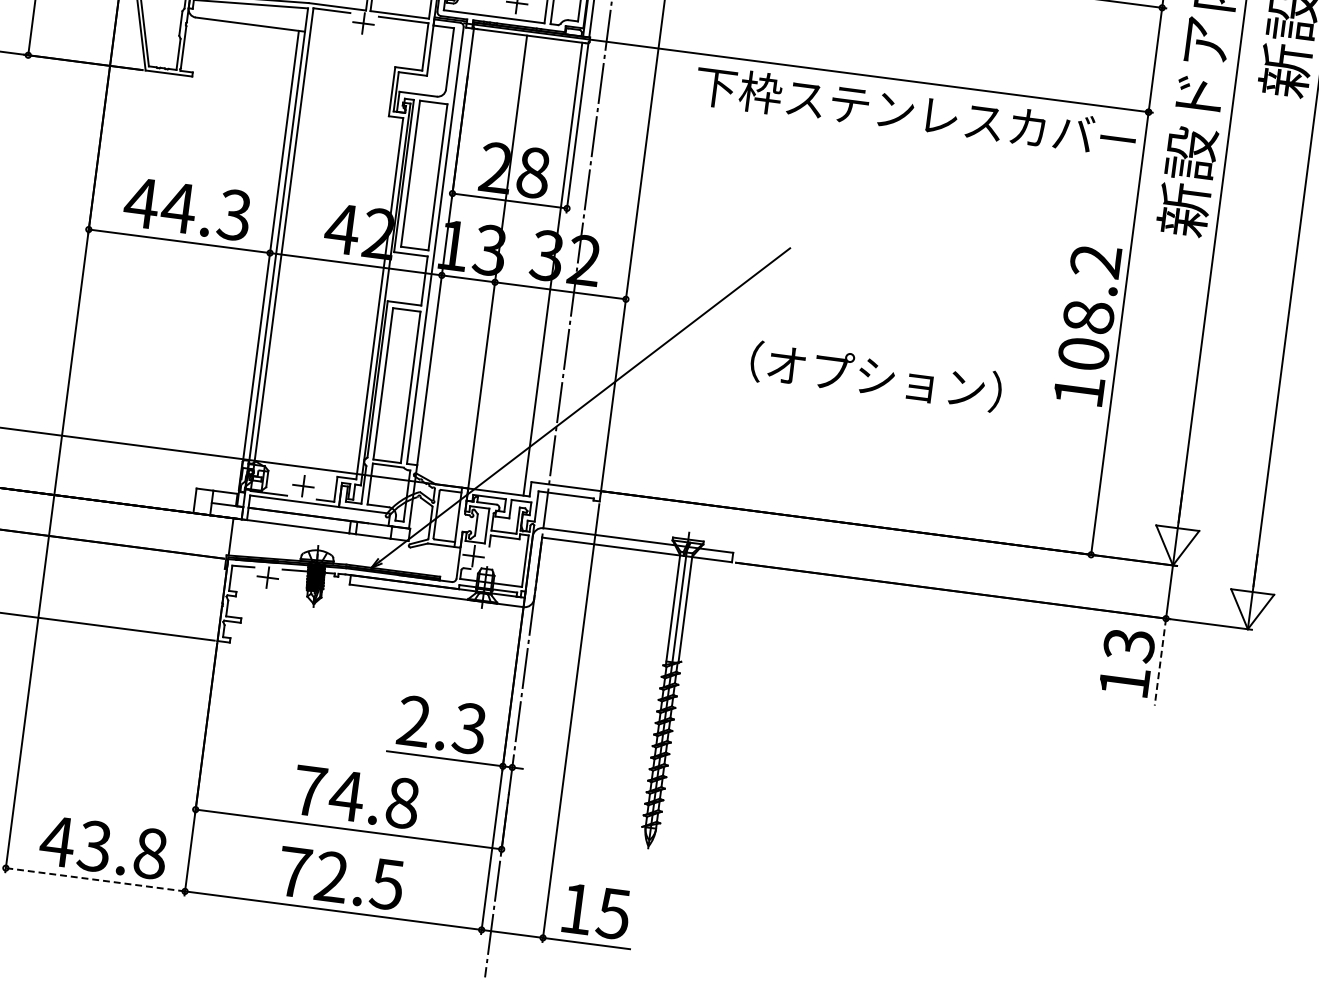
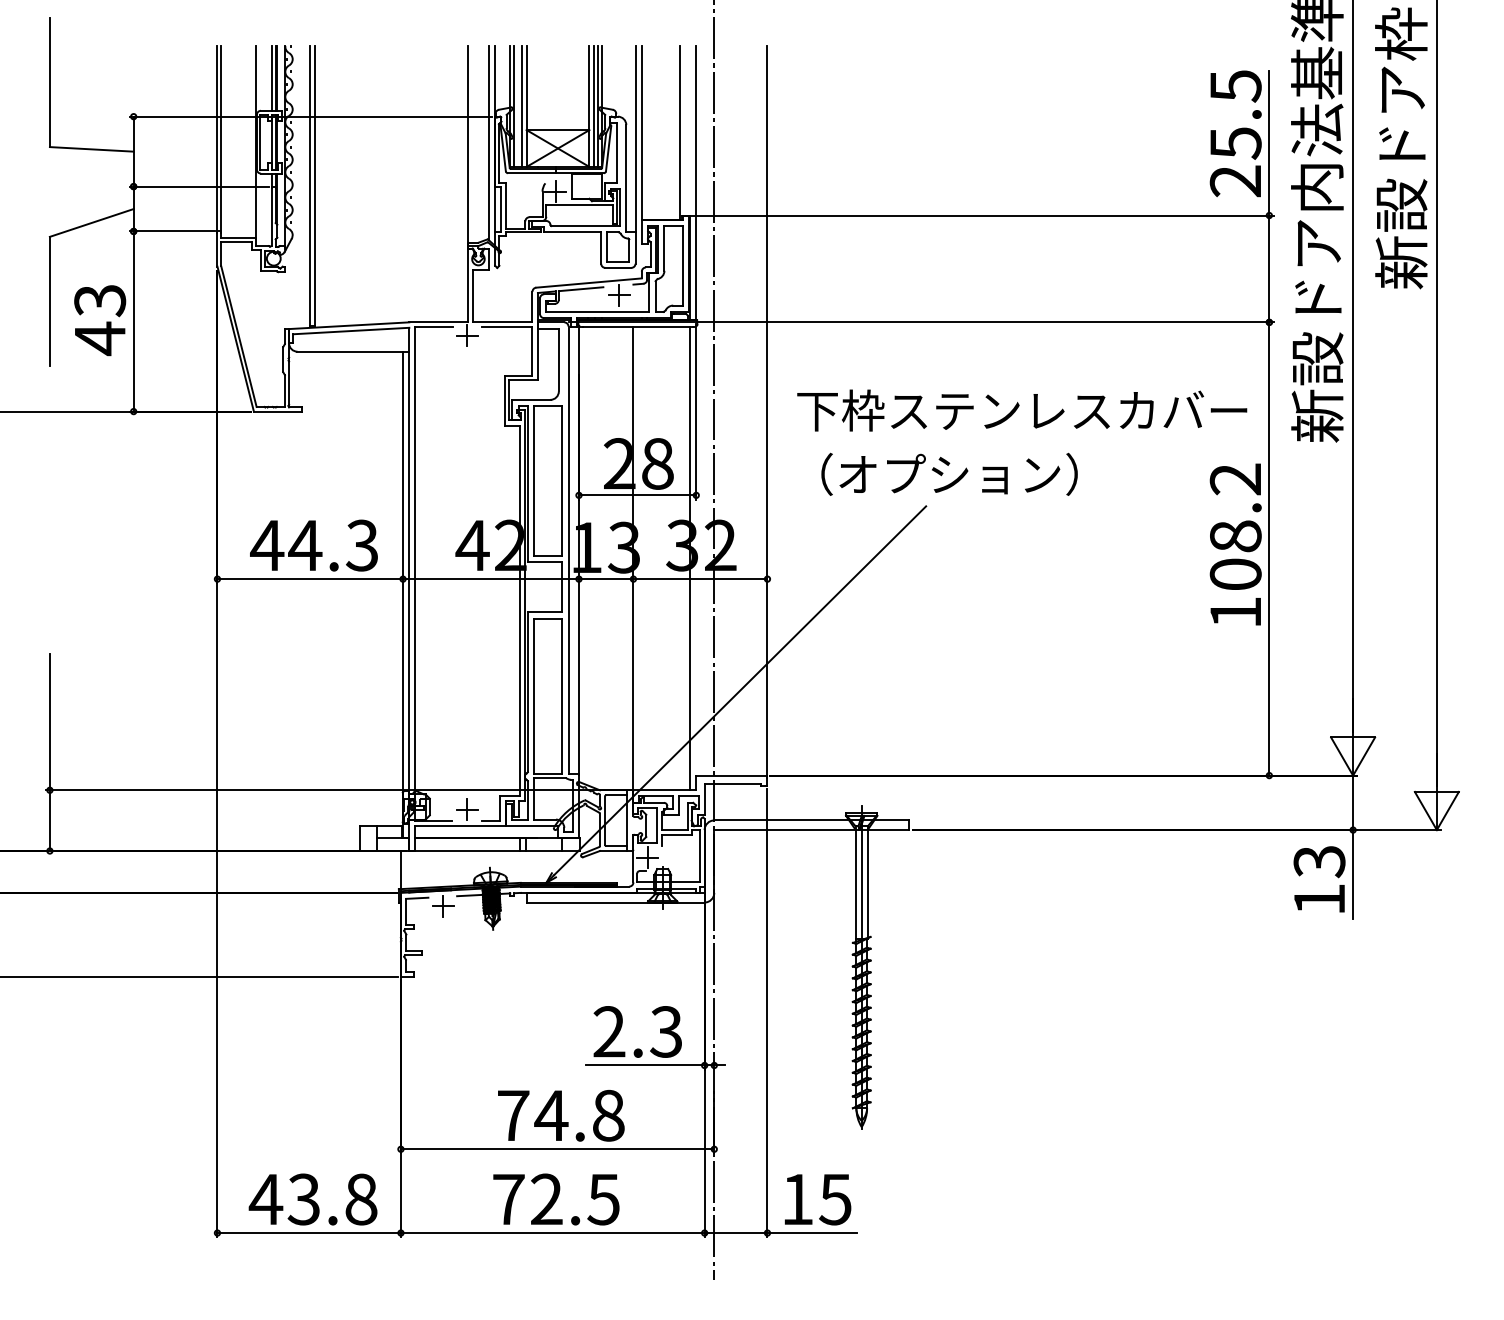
text: (916, 112) -> (1022, 410), moved
text: (876, 375) -> (949, 473), moved
line: (1160, 662) -> (1353, 874), dashed -> solid
line: (95, 880) -> (309, 1233), dashed -> solid

